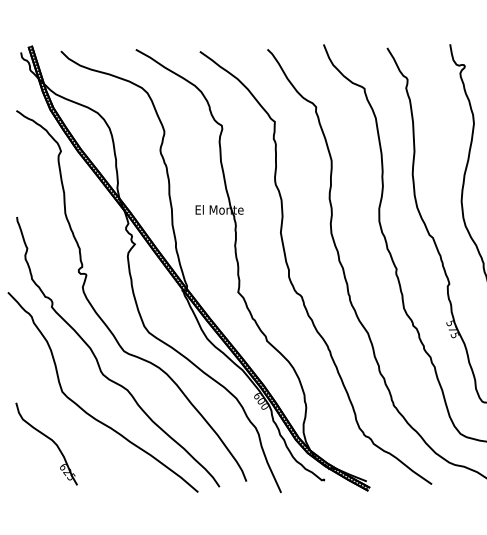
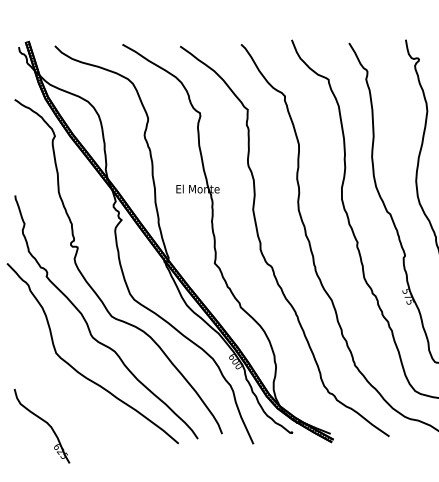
part: (46, 444) -> (41, 426), moved

